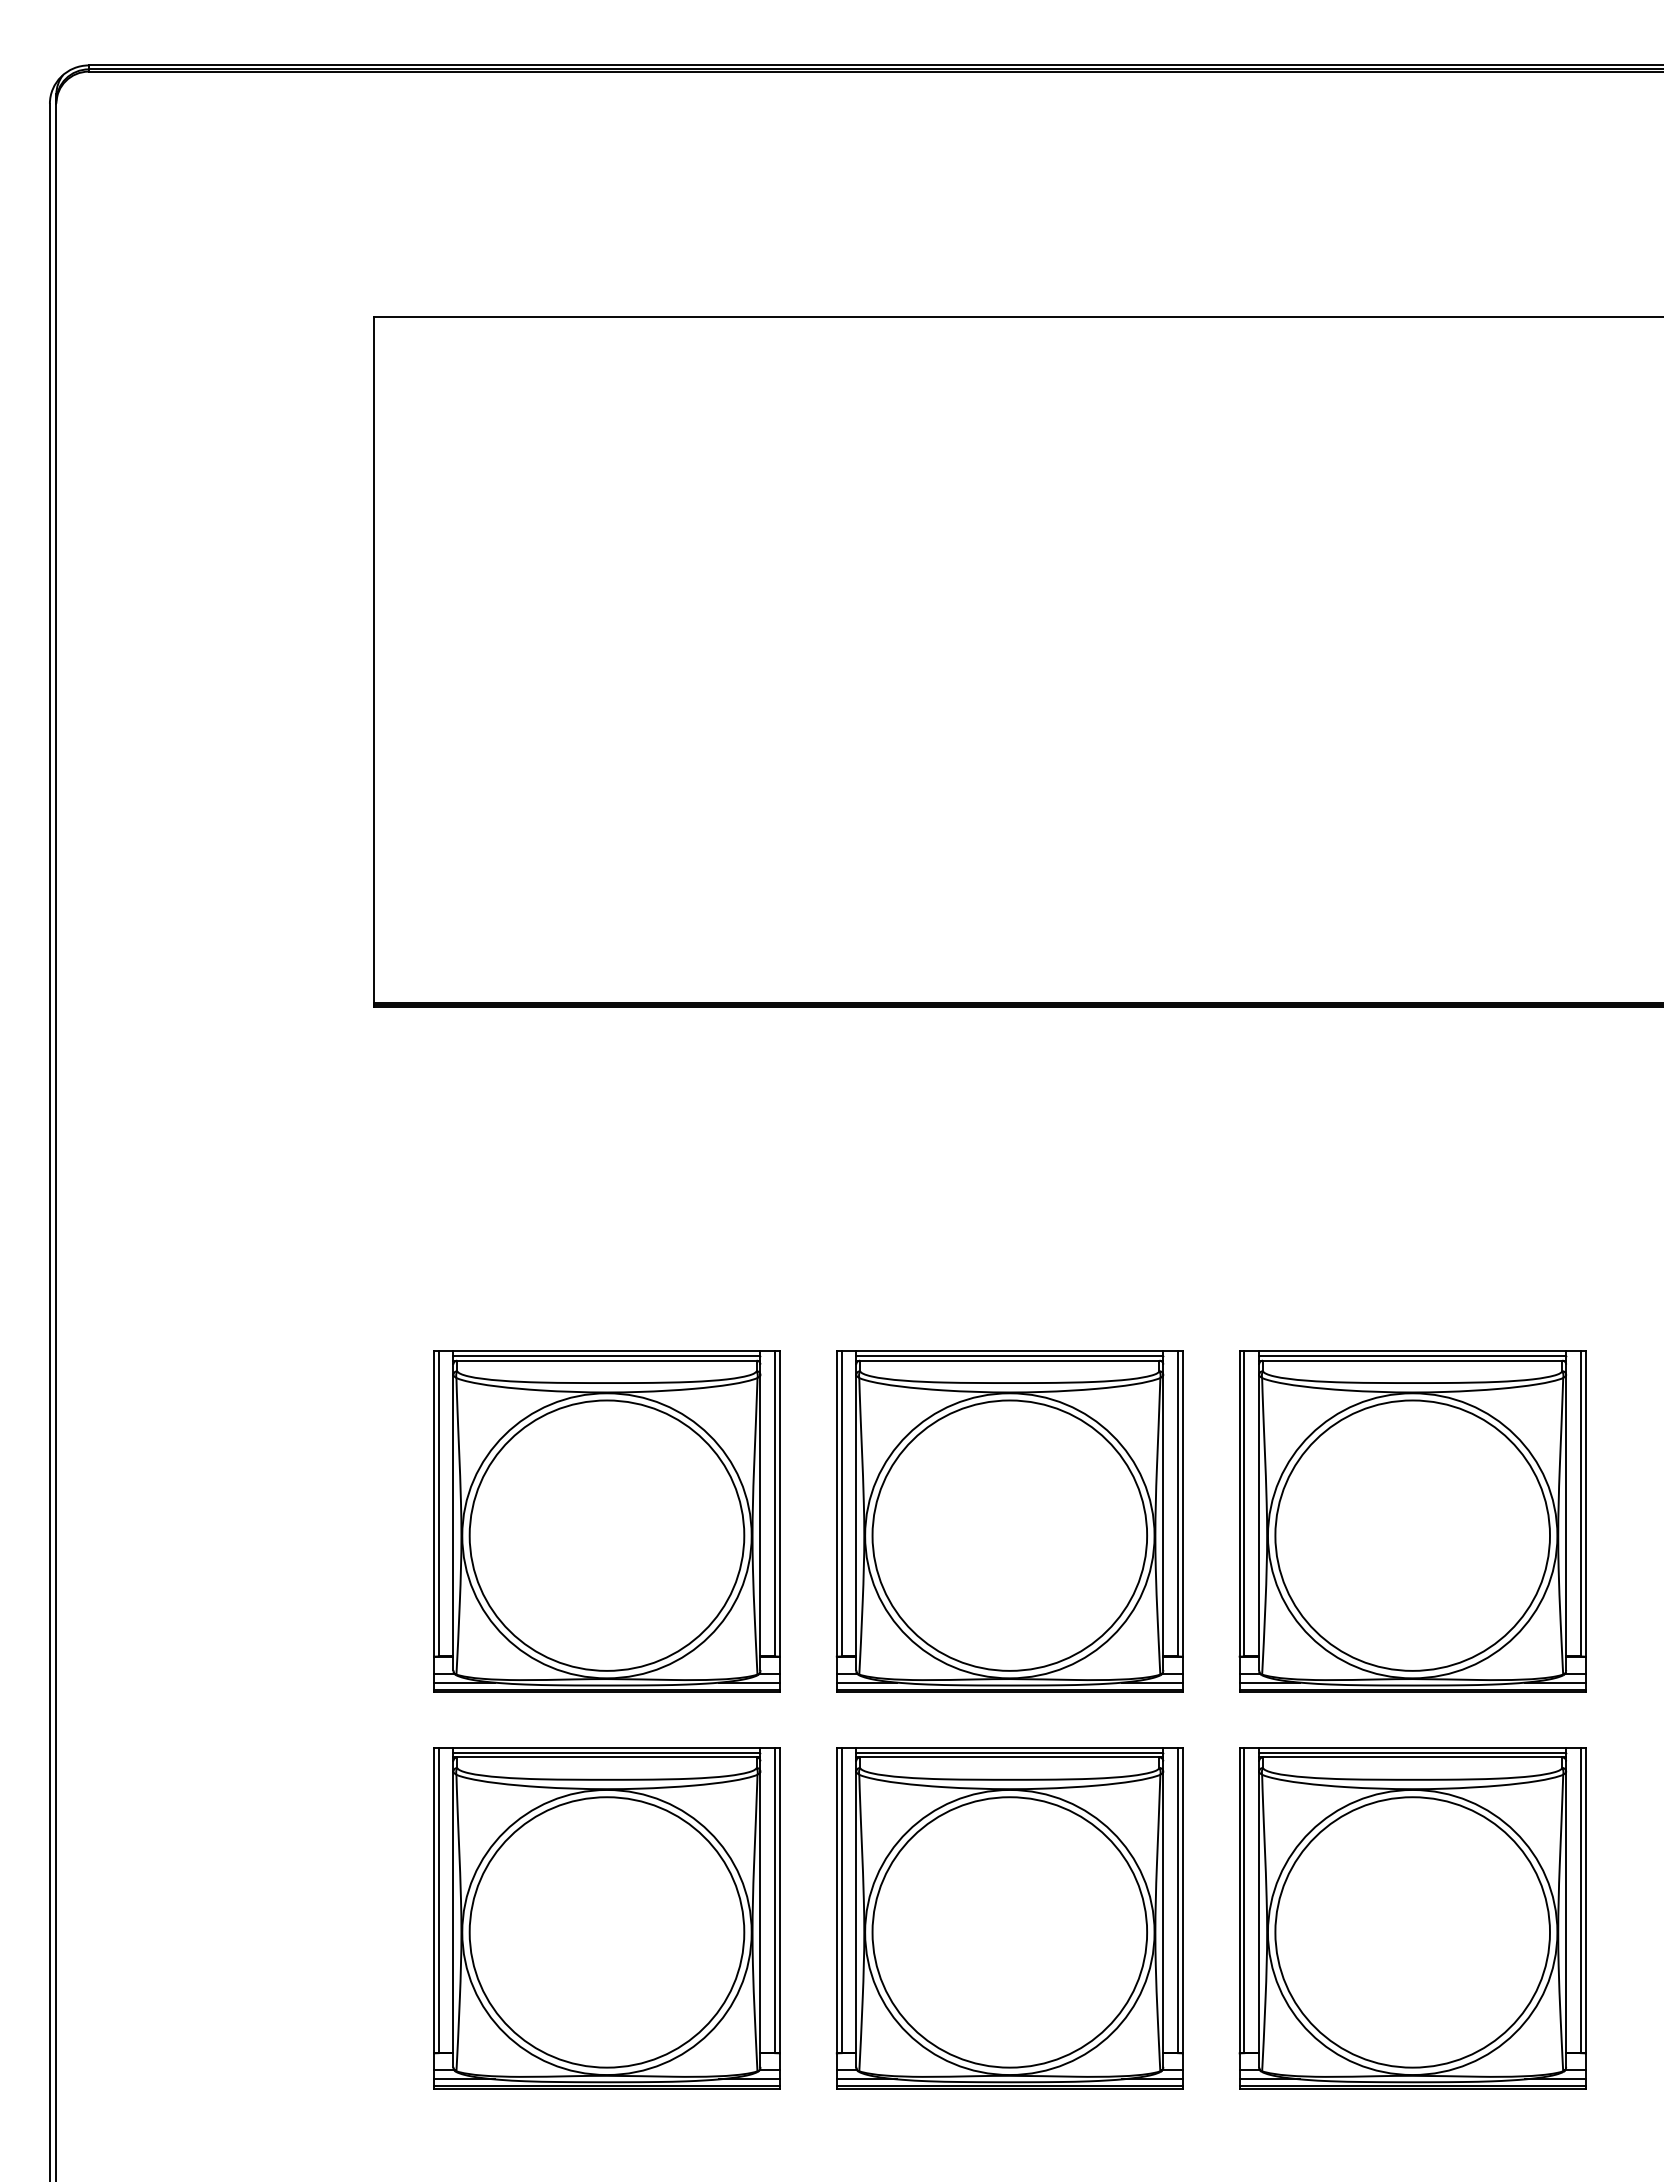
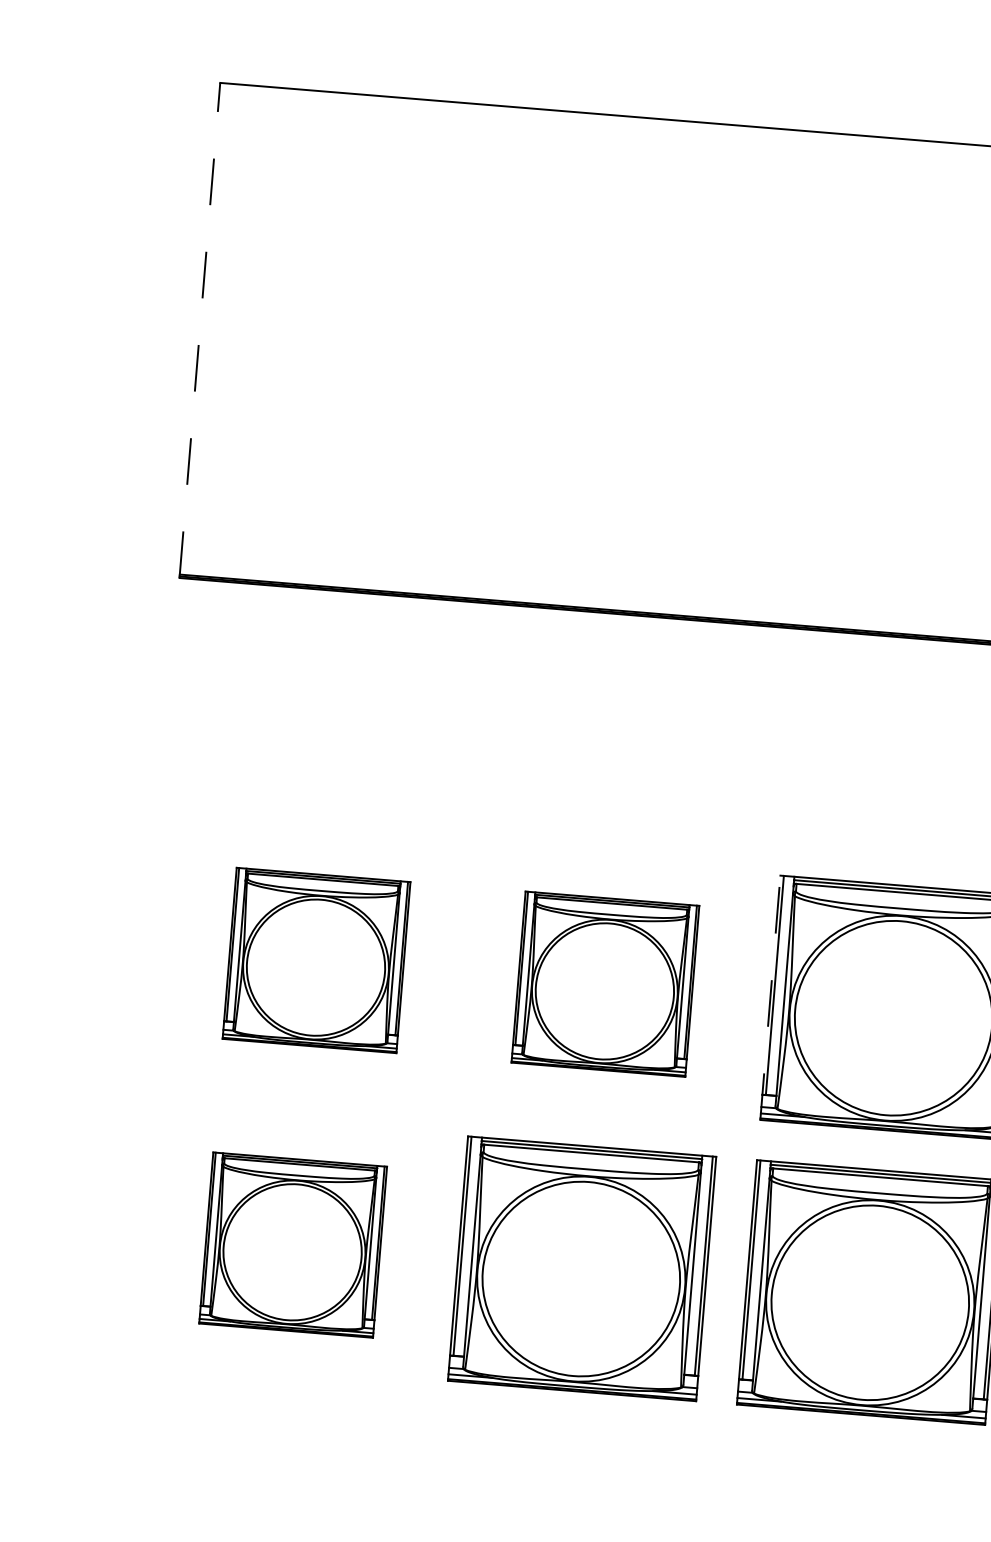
line: (373, 661) -> (199, 329), solid -> dashed
line: (1239, 1520) -> (770, 997), solid -> dashed
part: (606, 1521) -> (316, 960), size x0.7
part: (1009, 1521) -> (605, 984), size x0.7
part: (606, 1918) -> (292, 1245), size x0.7

